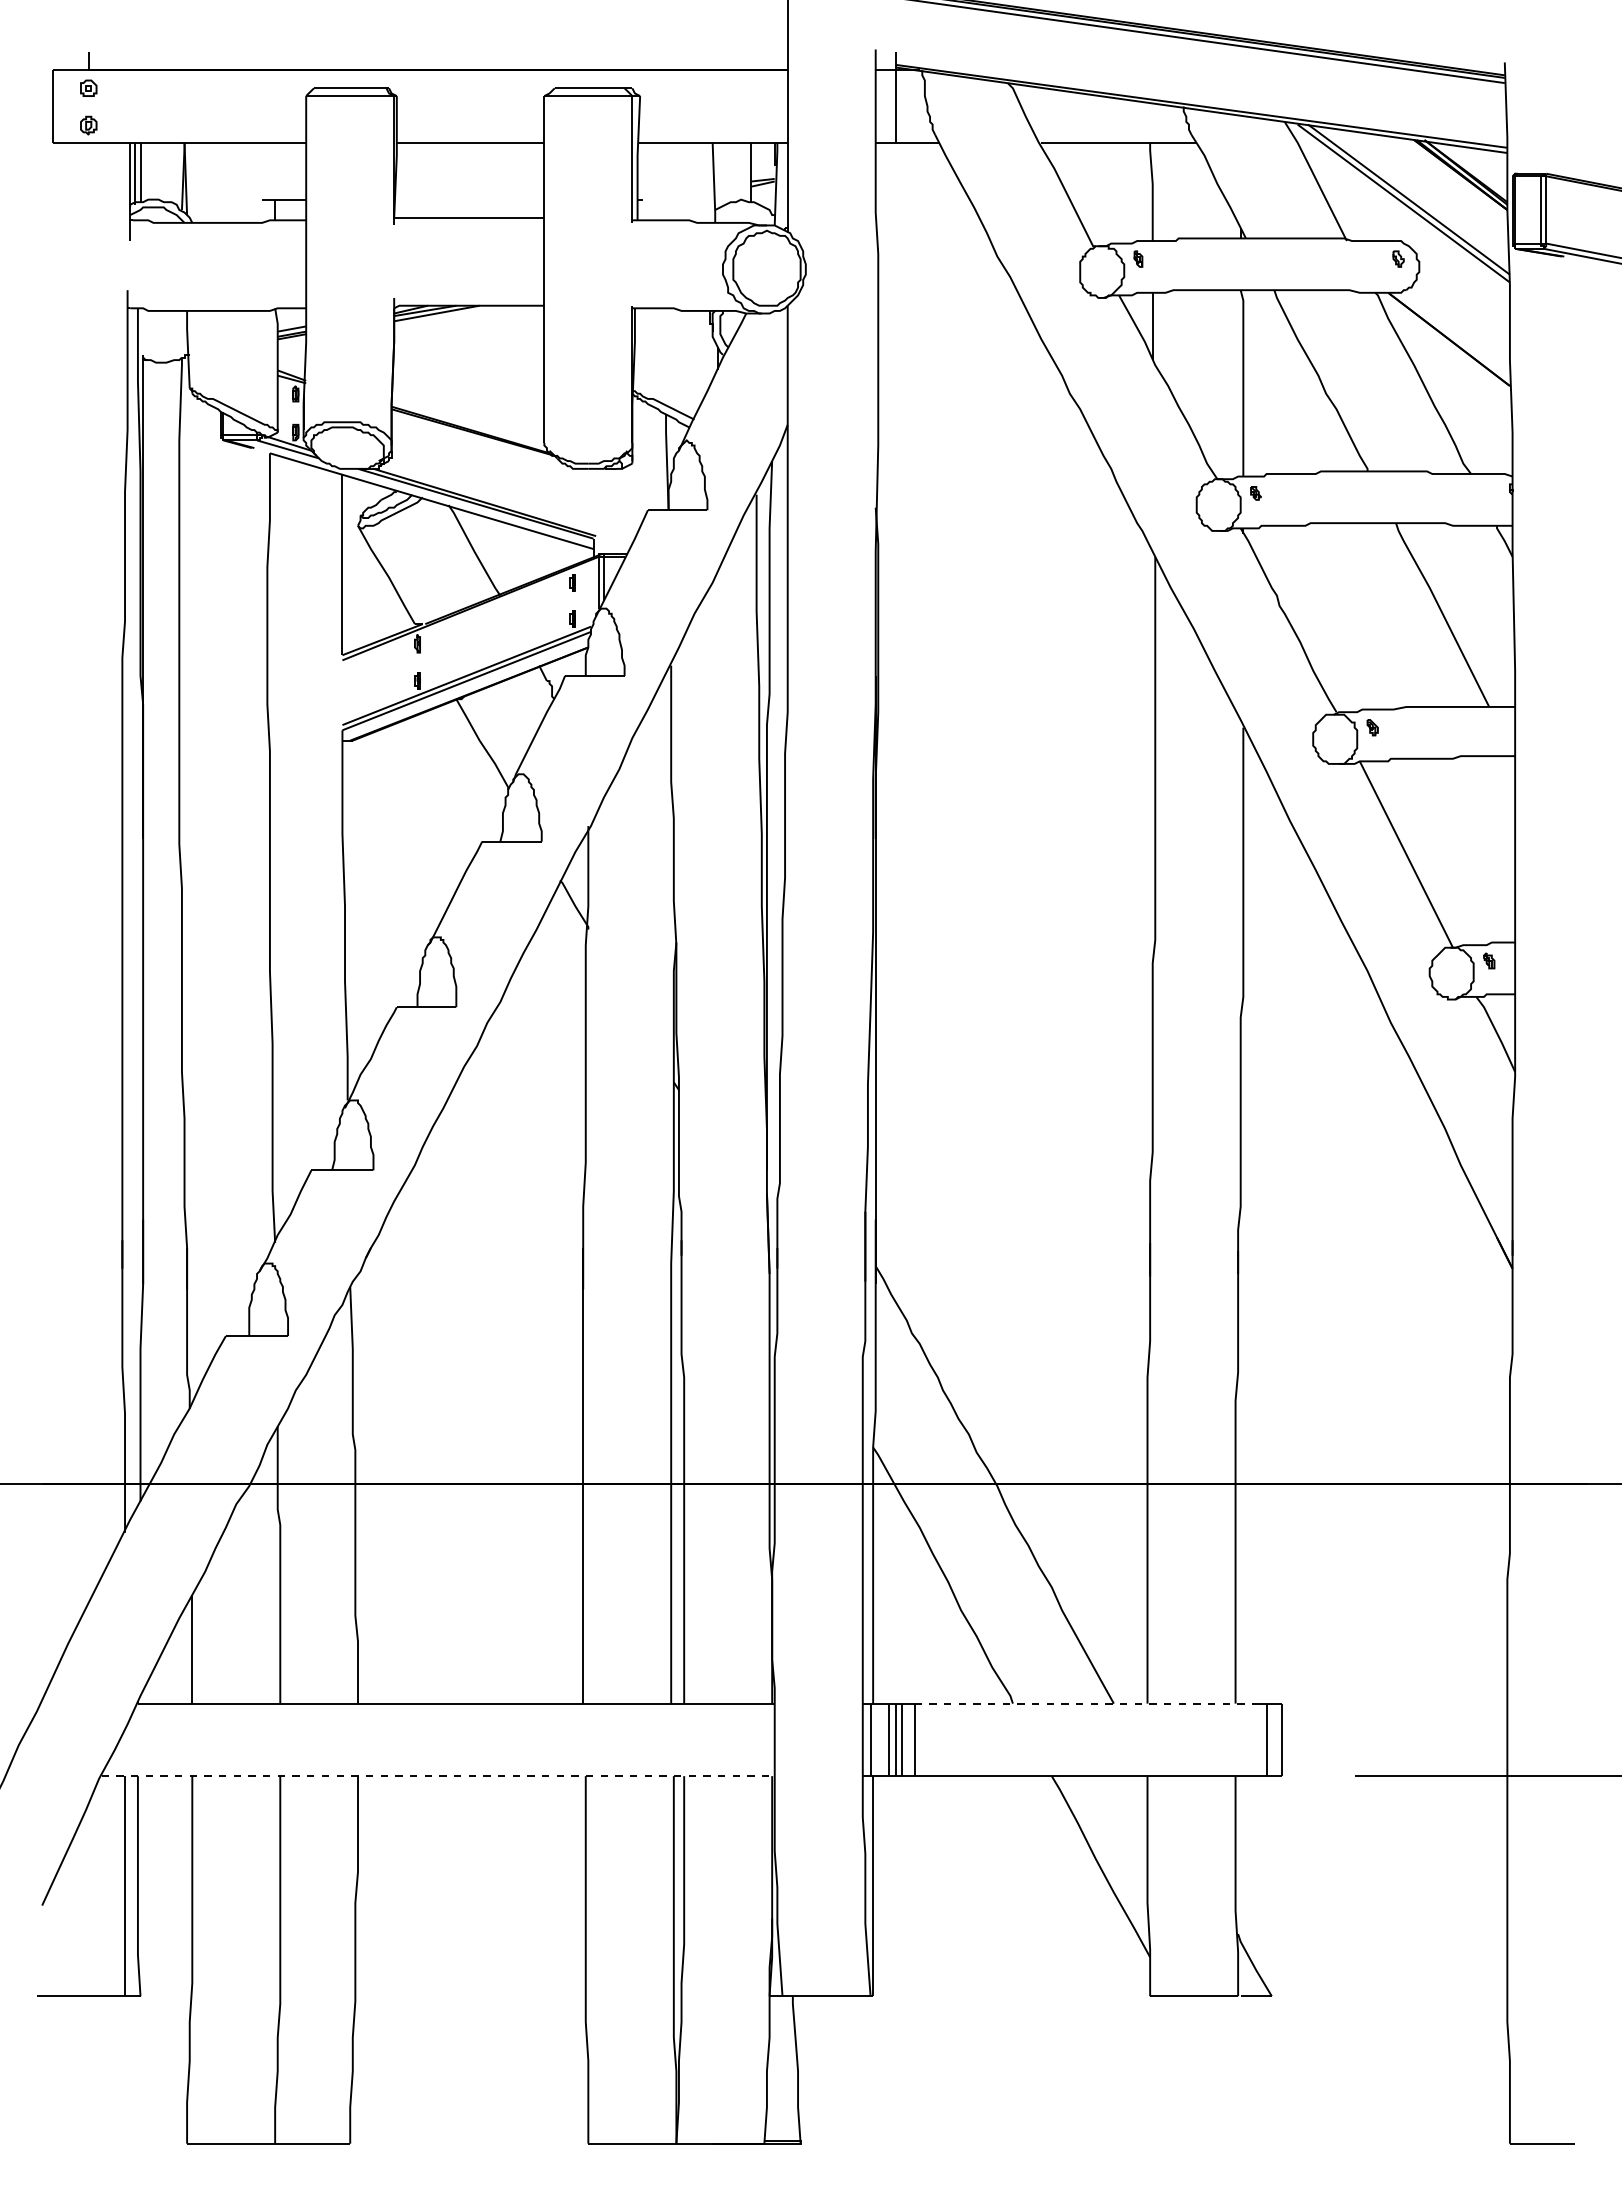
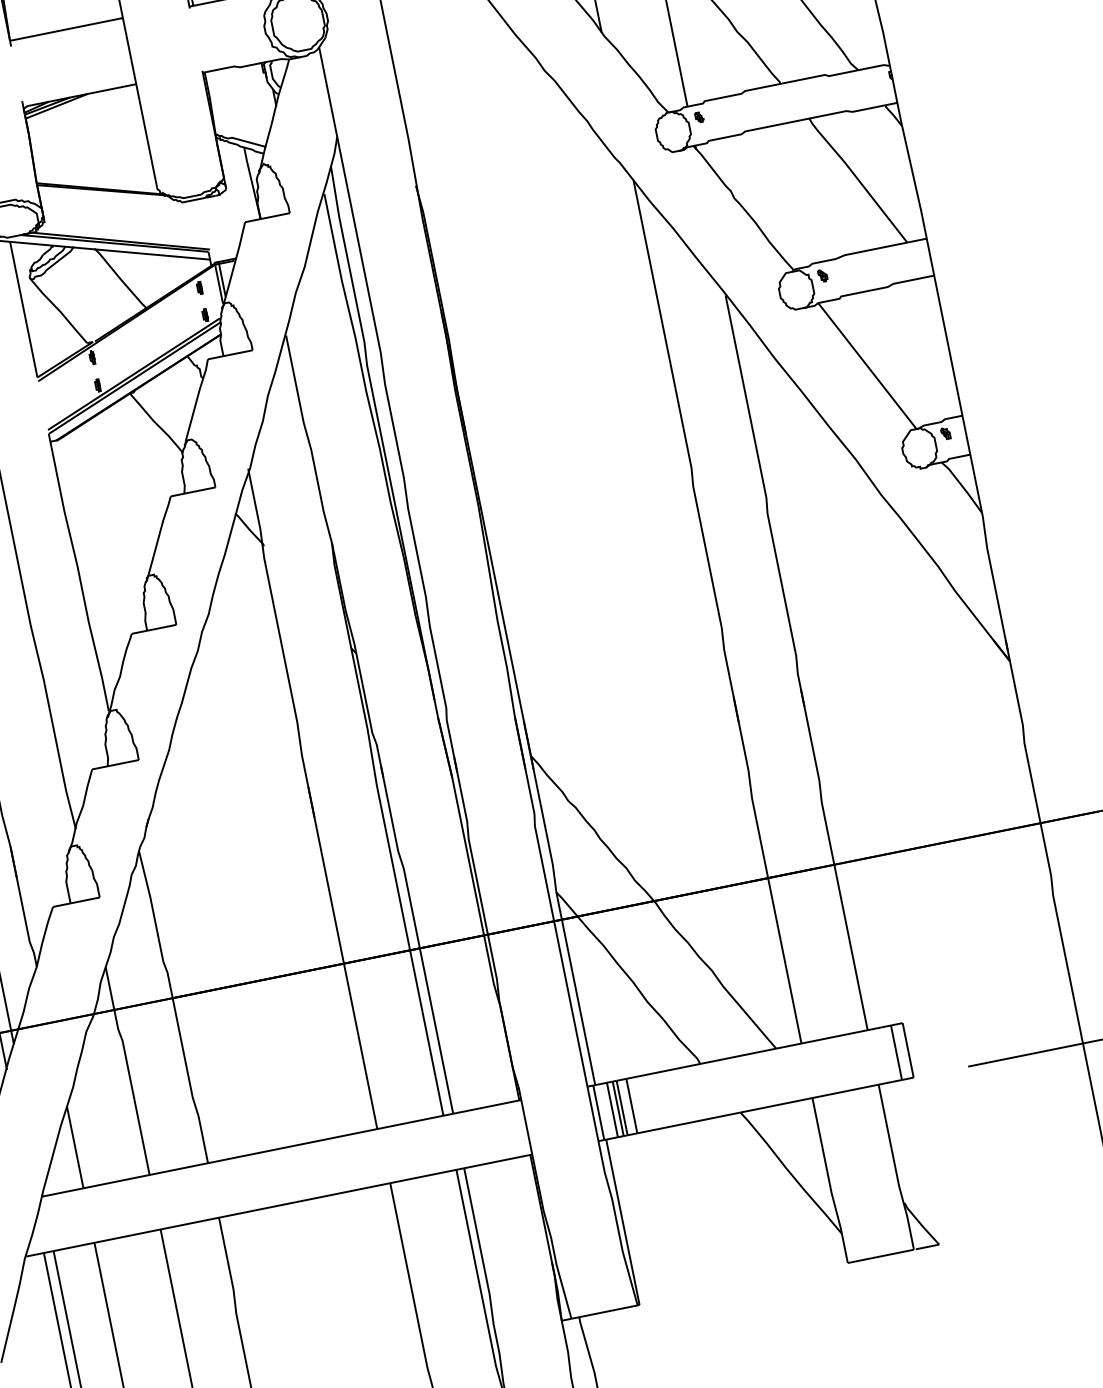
line: (1084, 1703) -> (754, 1052), dashed -> solid
line: (438, 1776) -> (279, 1205), dashed -> solid

